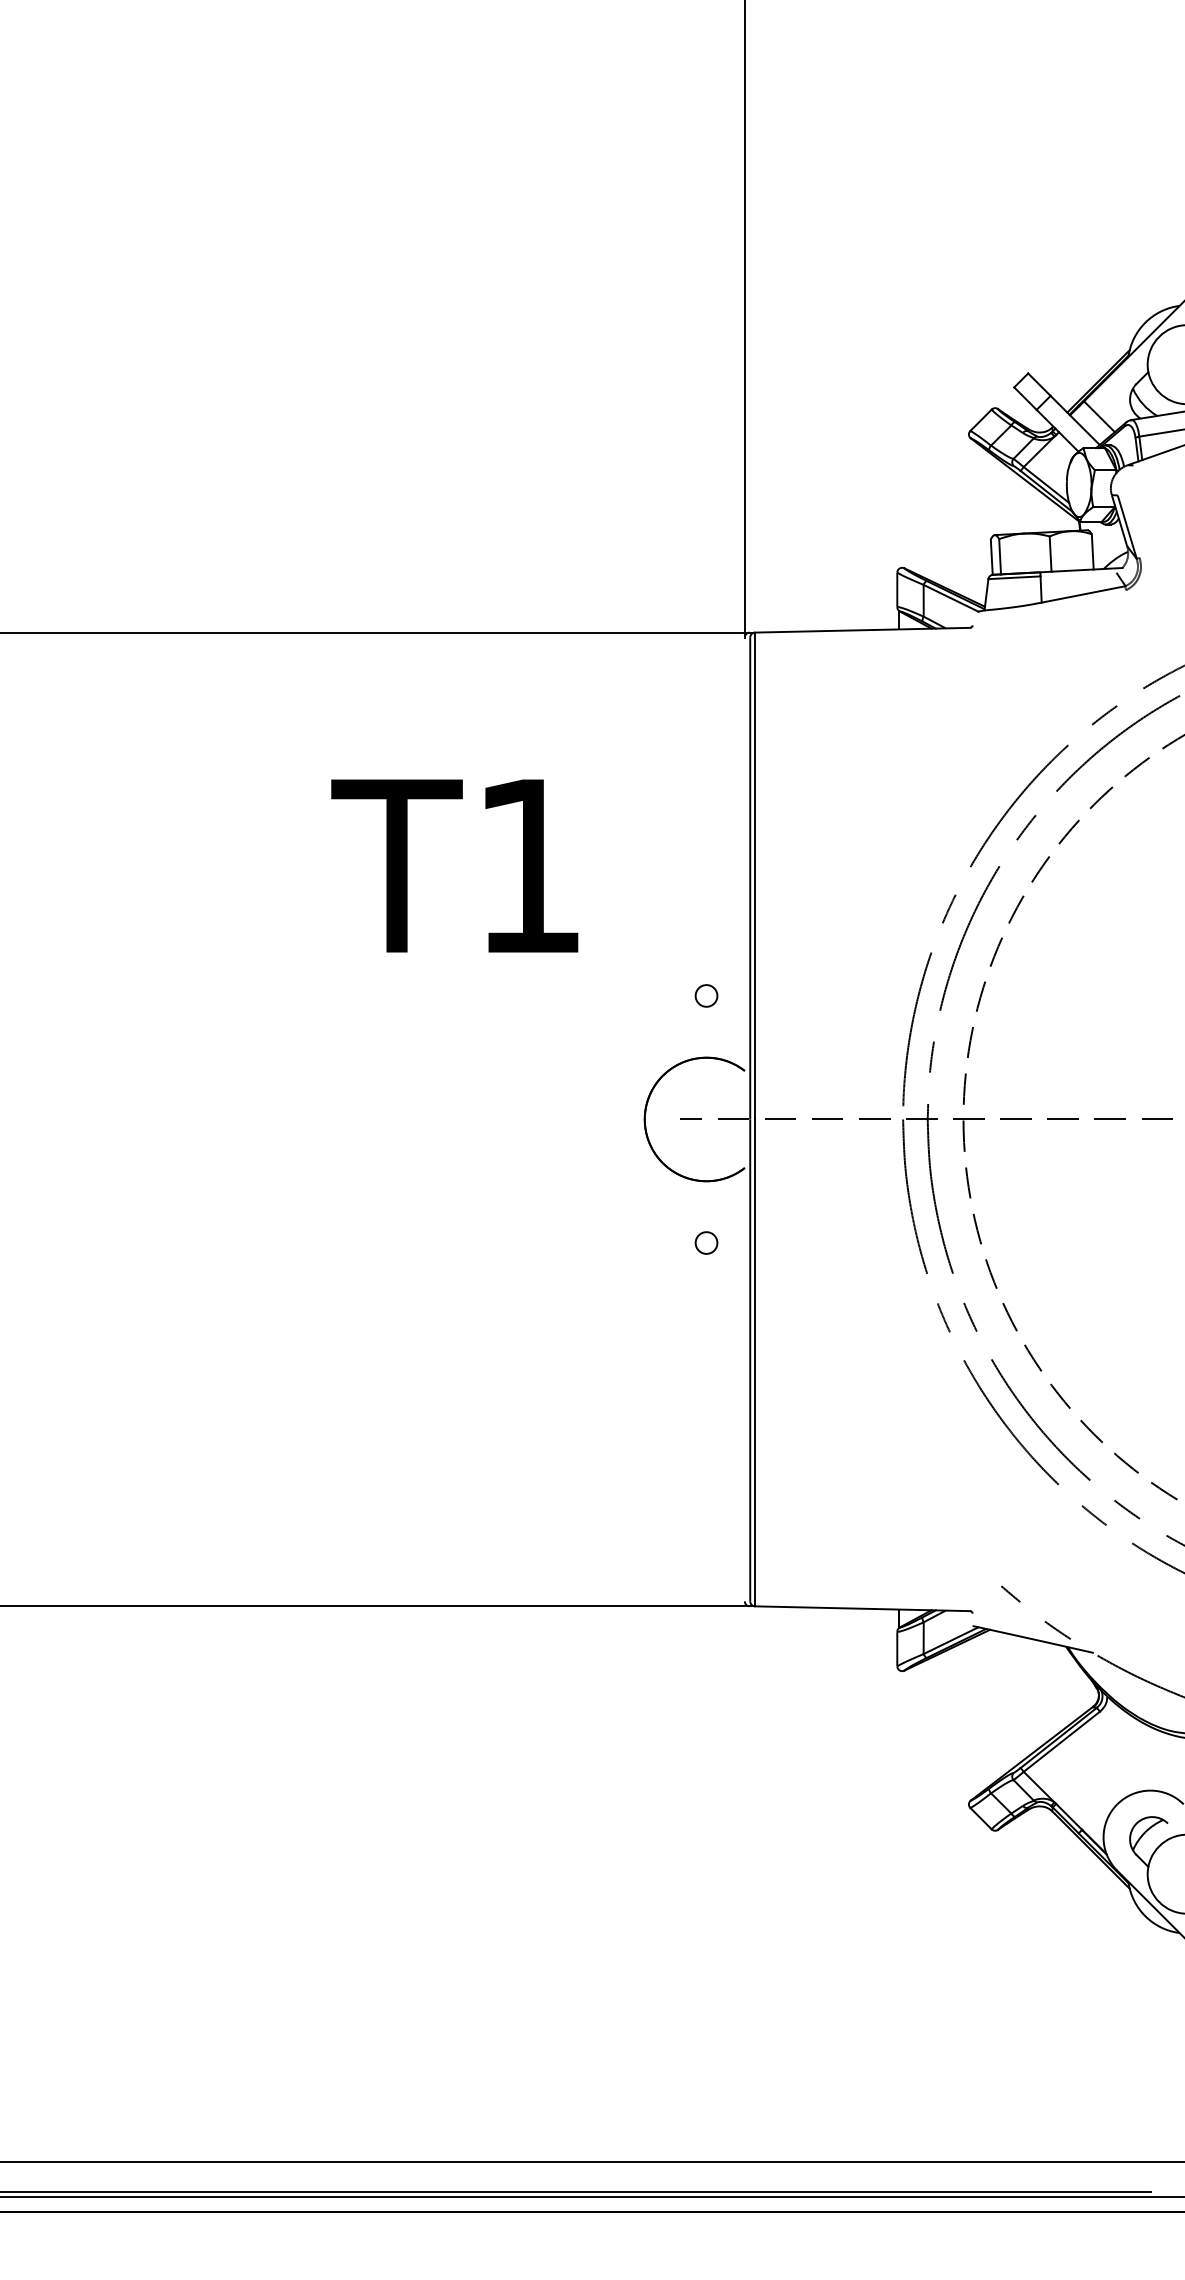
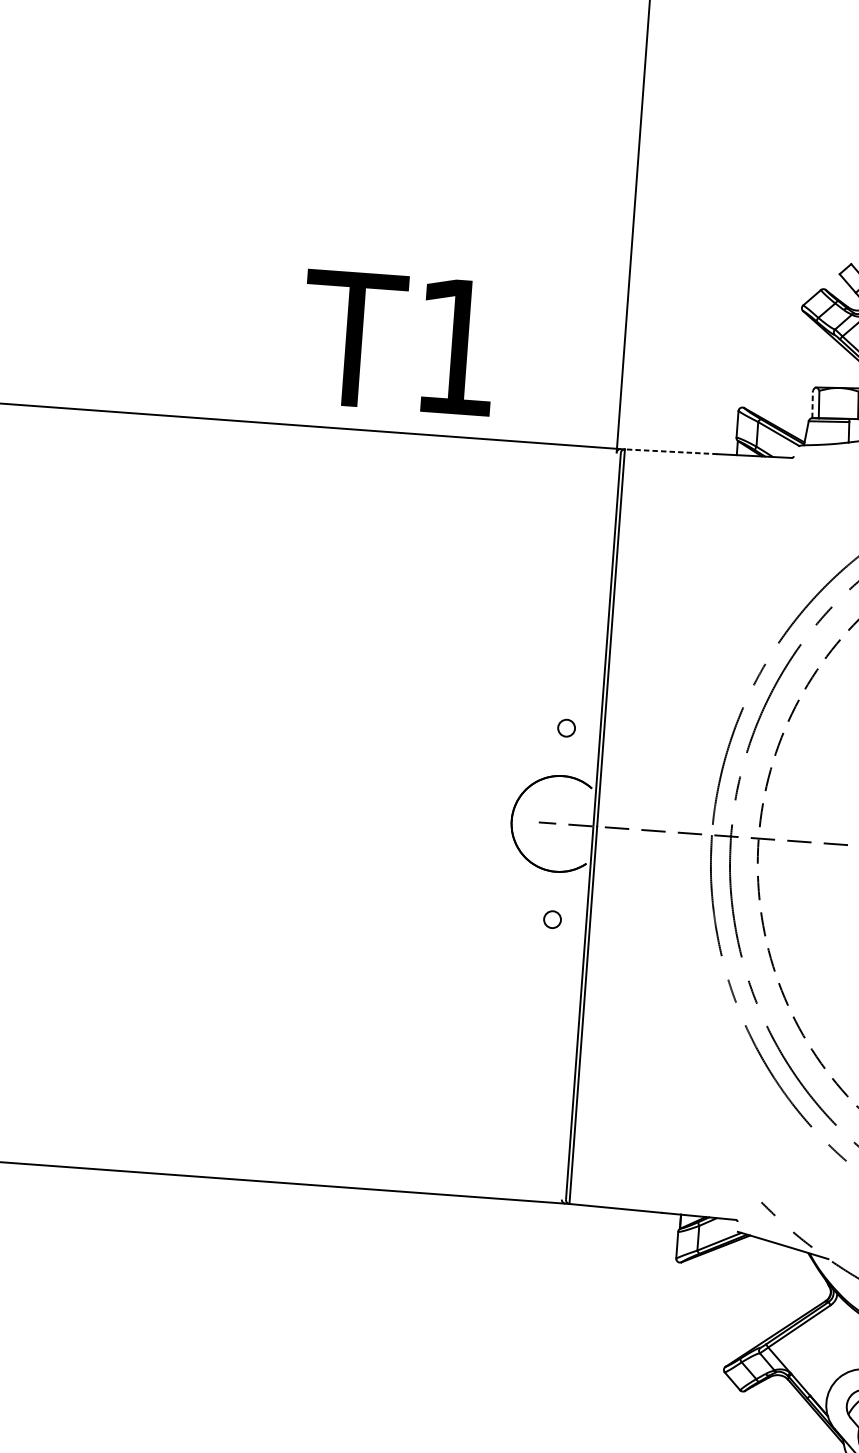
line: (991, 557) -> (812, 404), solid -> dashed
line: (814, 631) -> (671, 451), solid -> dashed
text: (454, 865) -> (398, 342), moved

